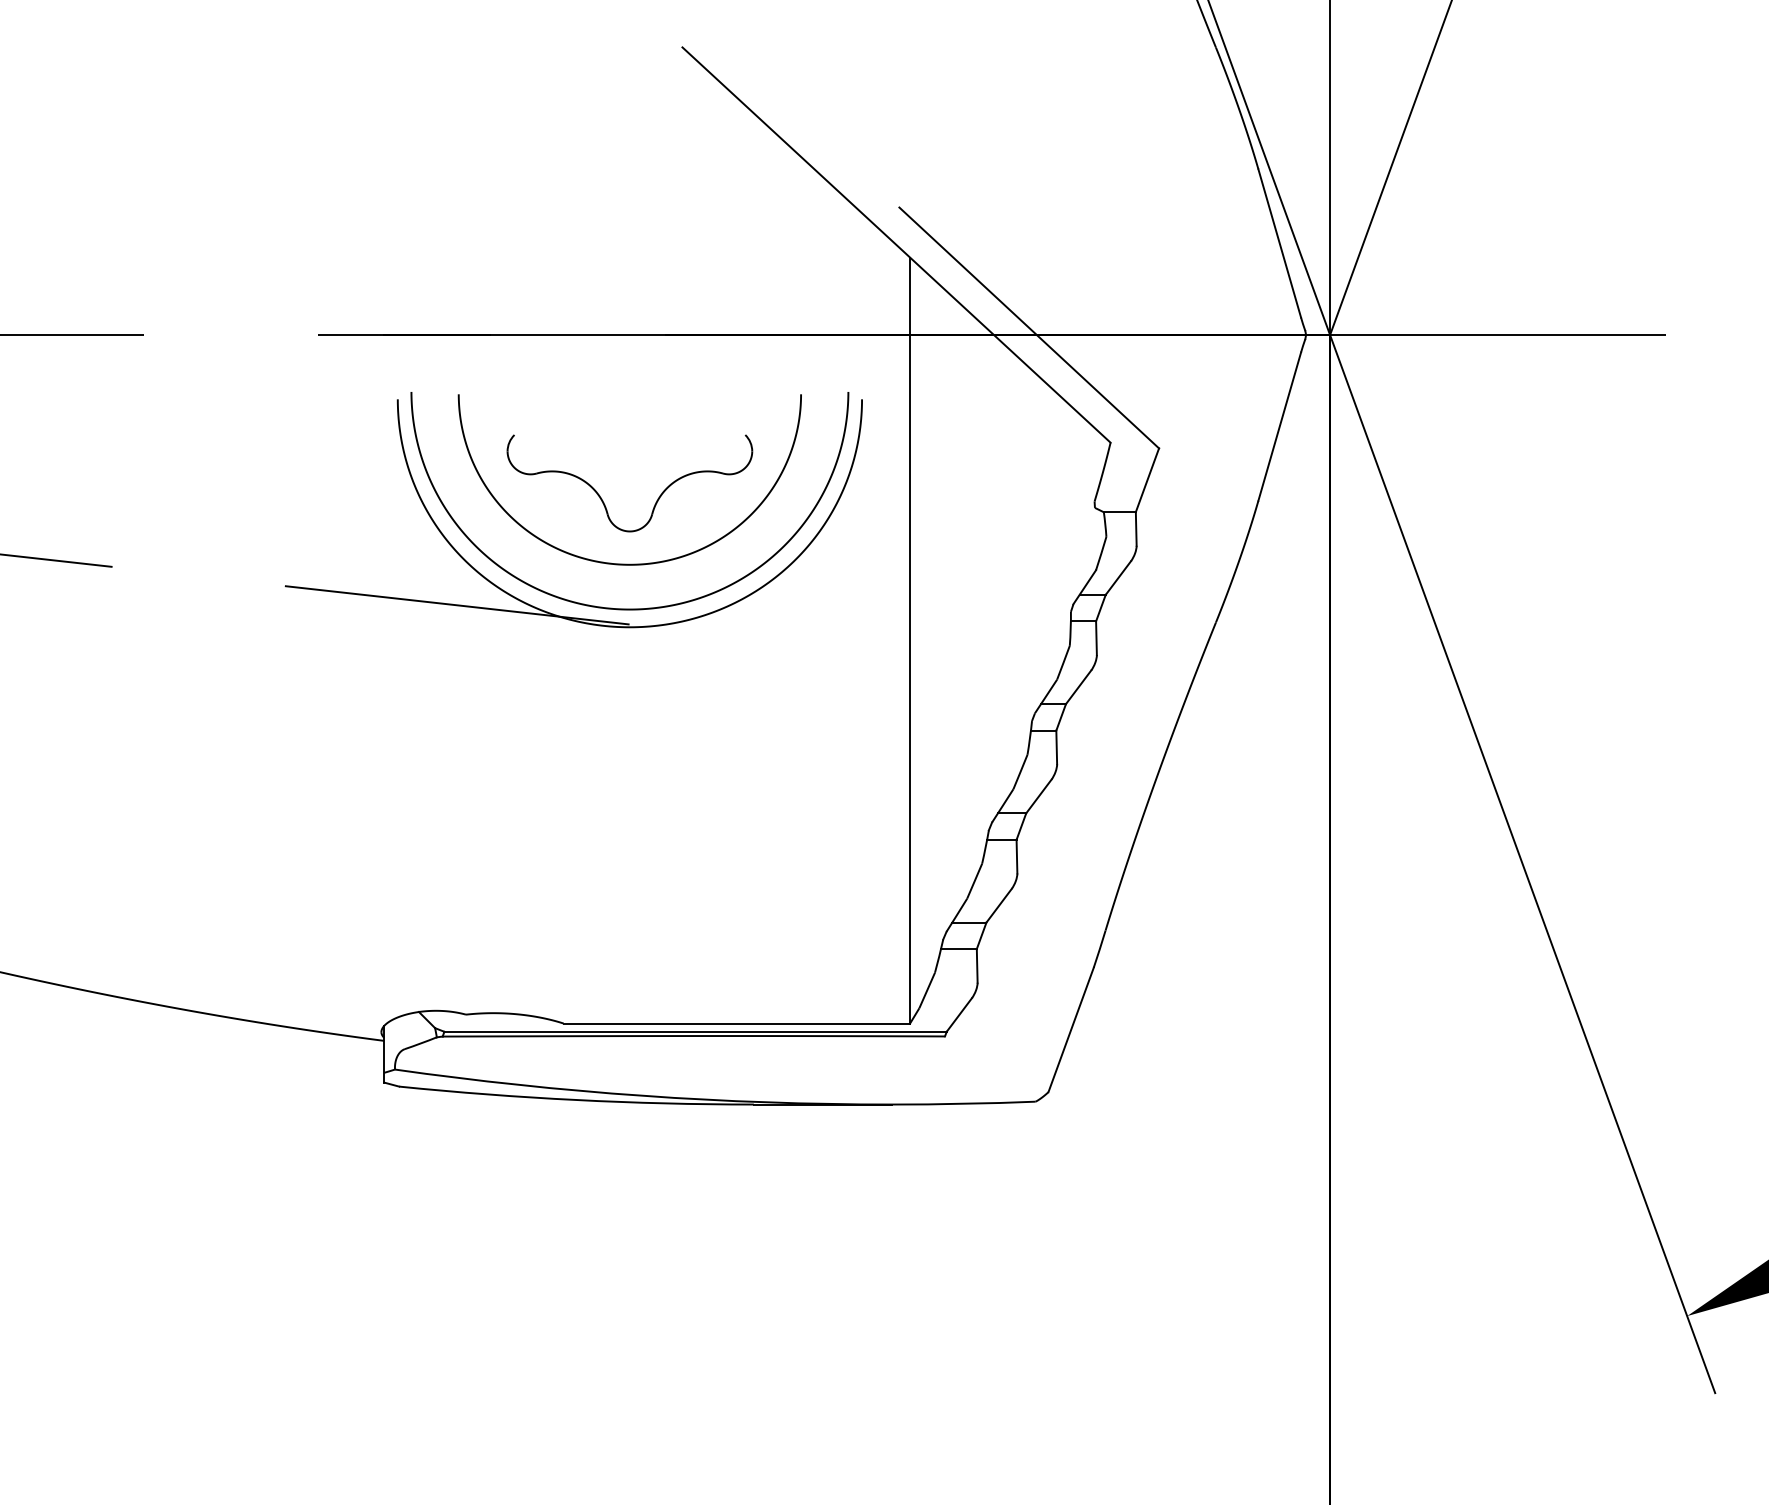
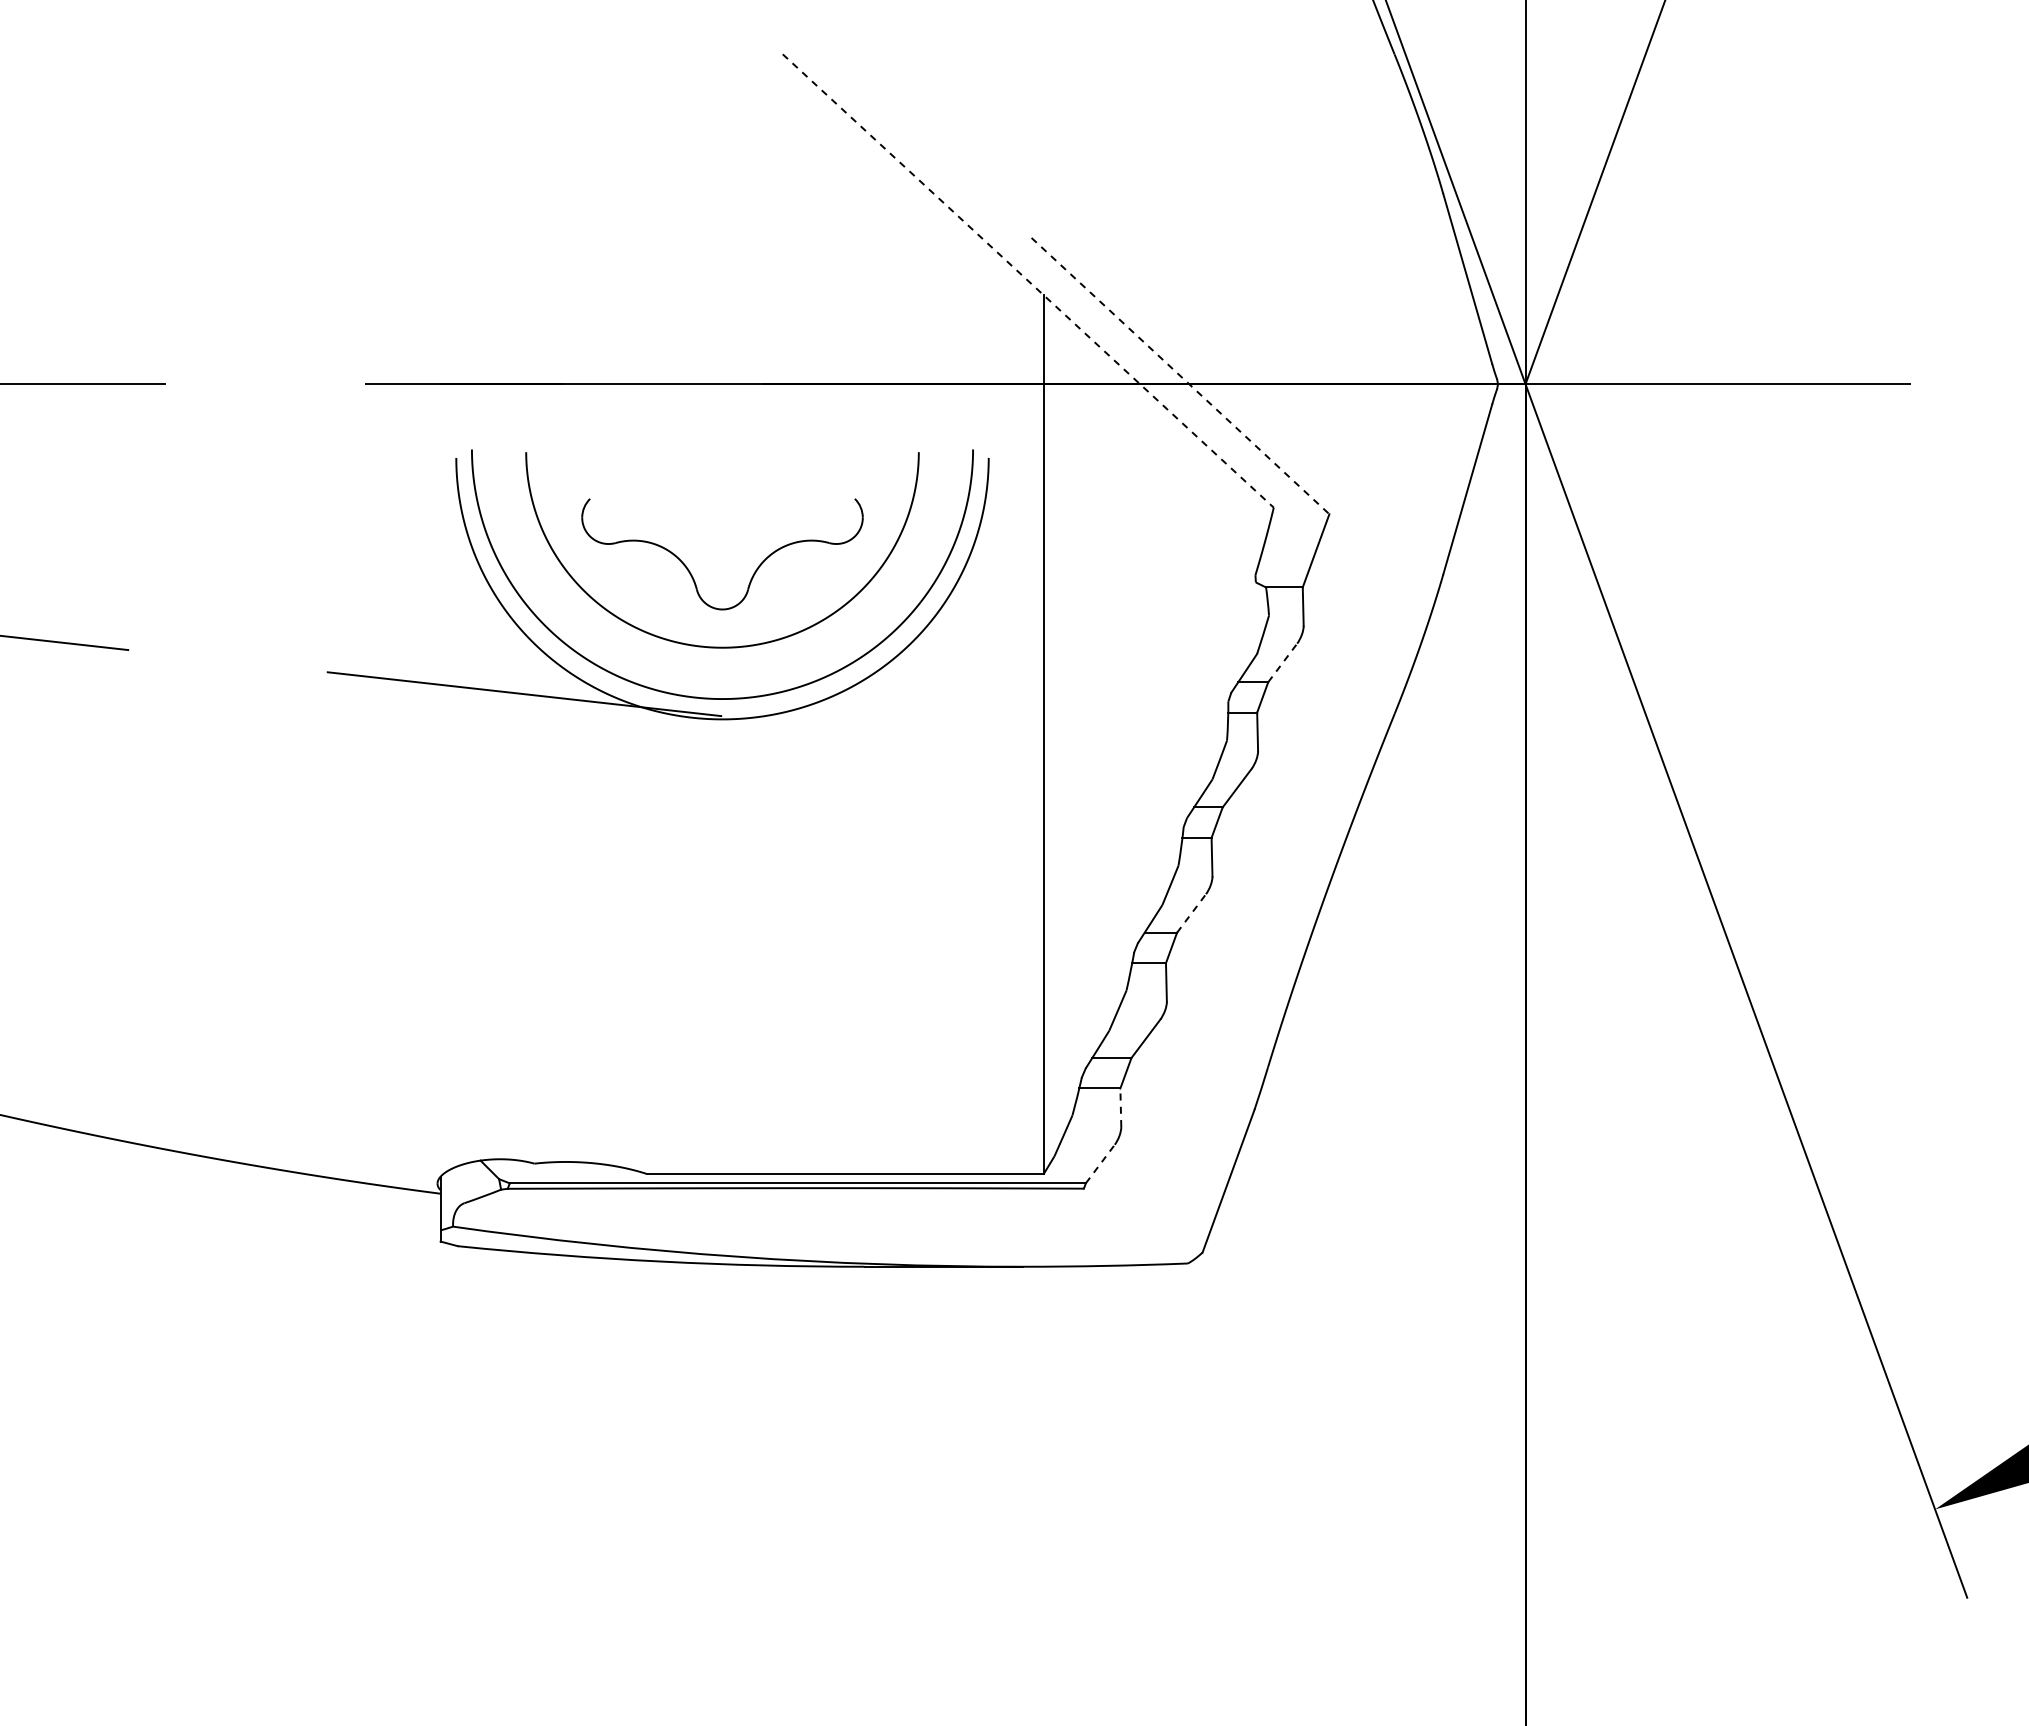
line: (896, 245) -> (1028, 281), solid -> dashed
line: (1029, 328) -> (1180, 376), solid -> dashed
line: (1119, 577) -> (1283, 662), solid -> dashed
line: (1038, 796) -> (1191, 913), solid -> dashed
line: (976, 965) -> (1120, 1107), solid -> dashed
line: (959, 1014) -> (1100, 1163), solid -> dashed

